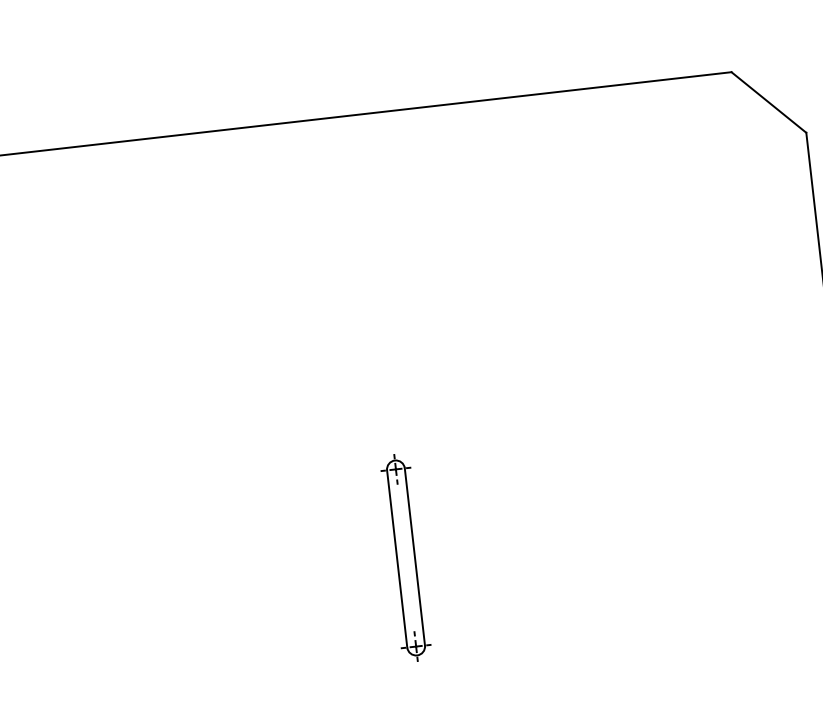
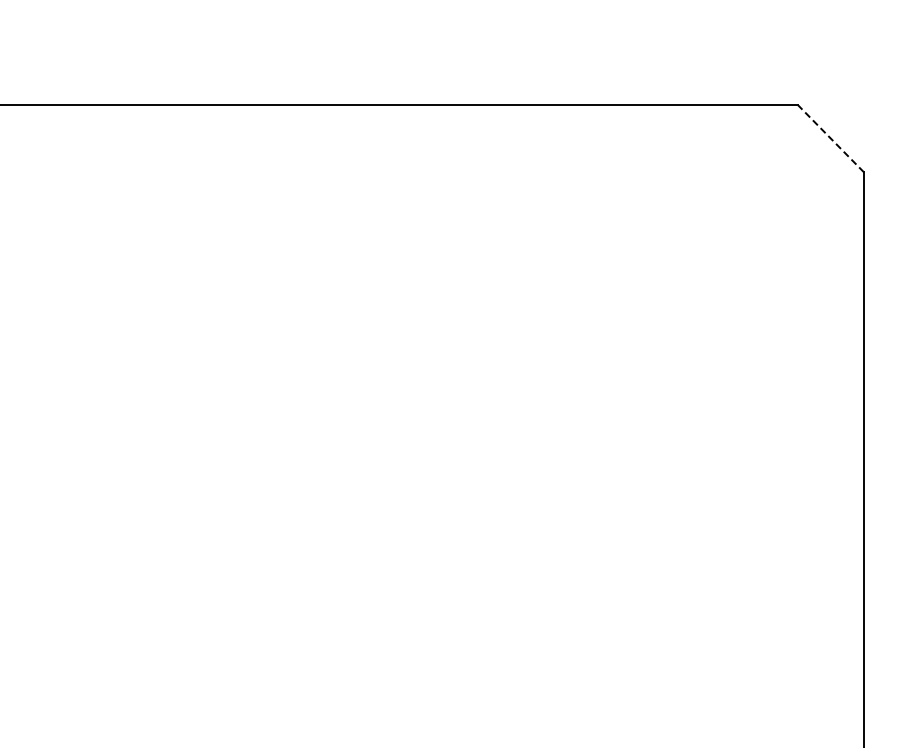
line: (768, 102) -> (830, 138), solid -> dashed
part: (405, 558) -> (427, 541), removed

